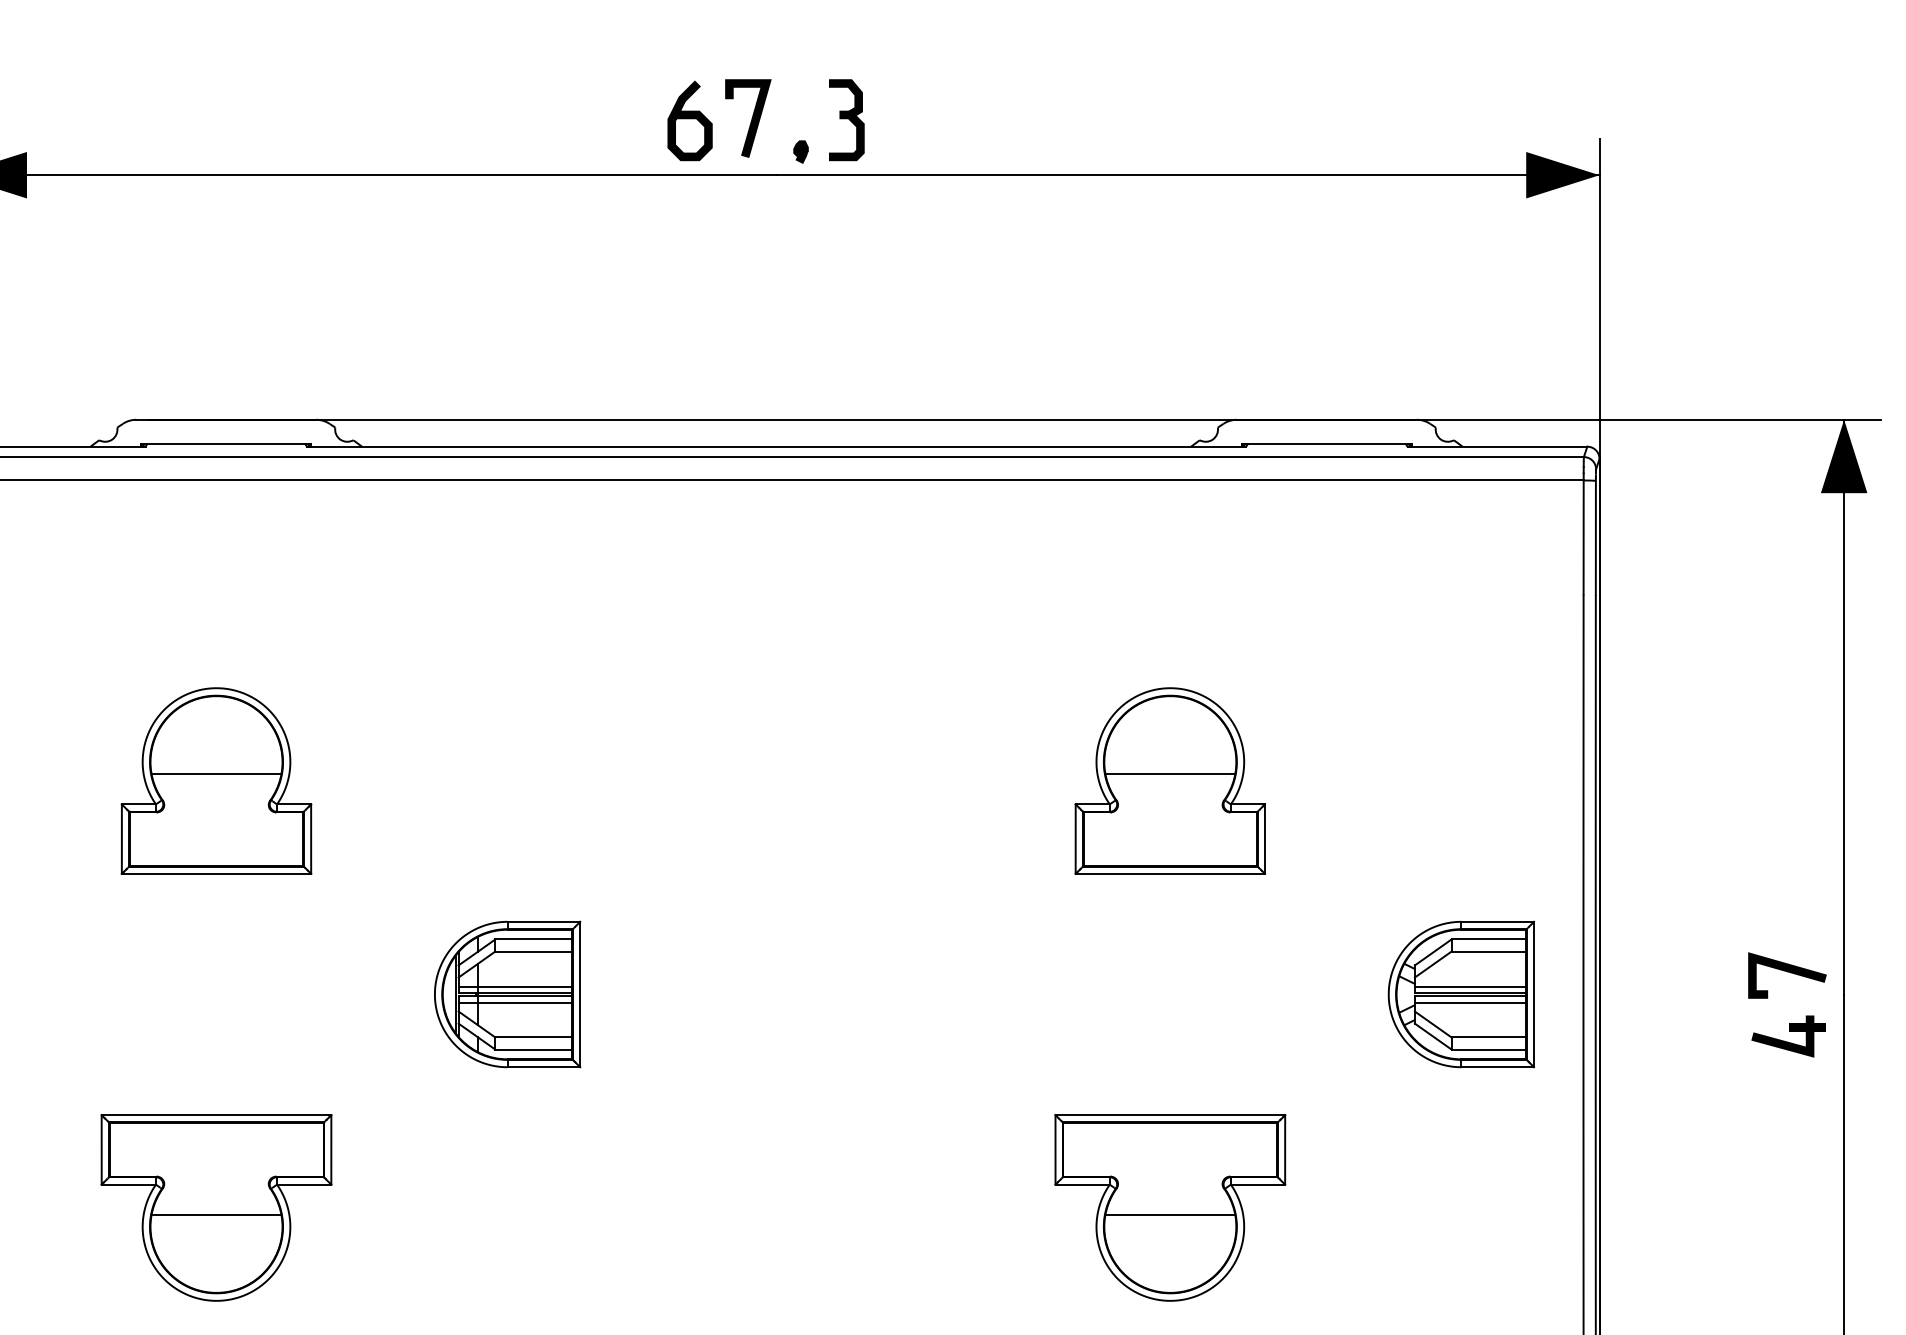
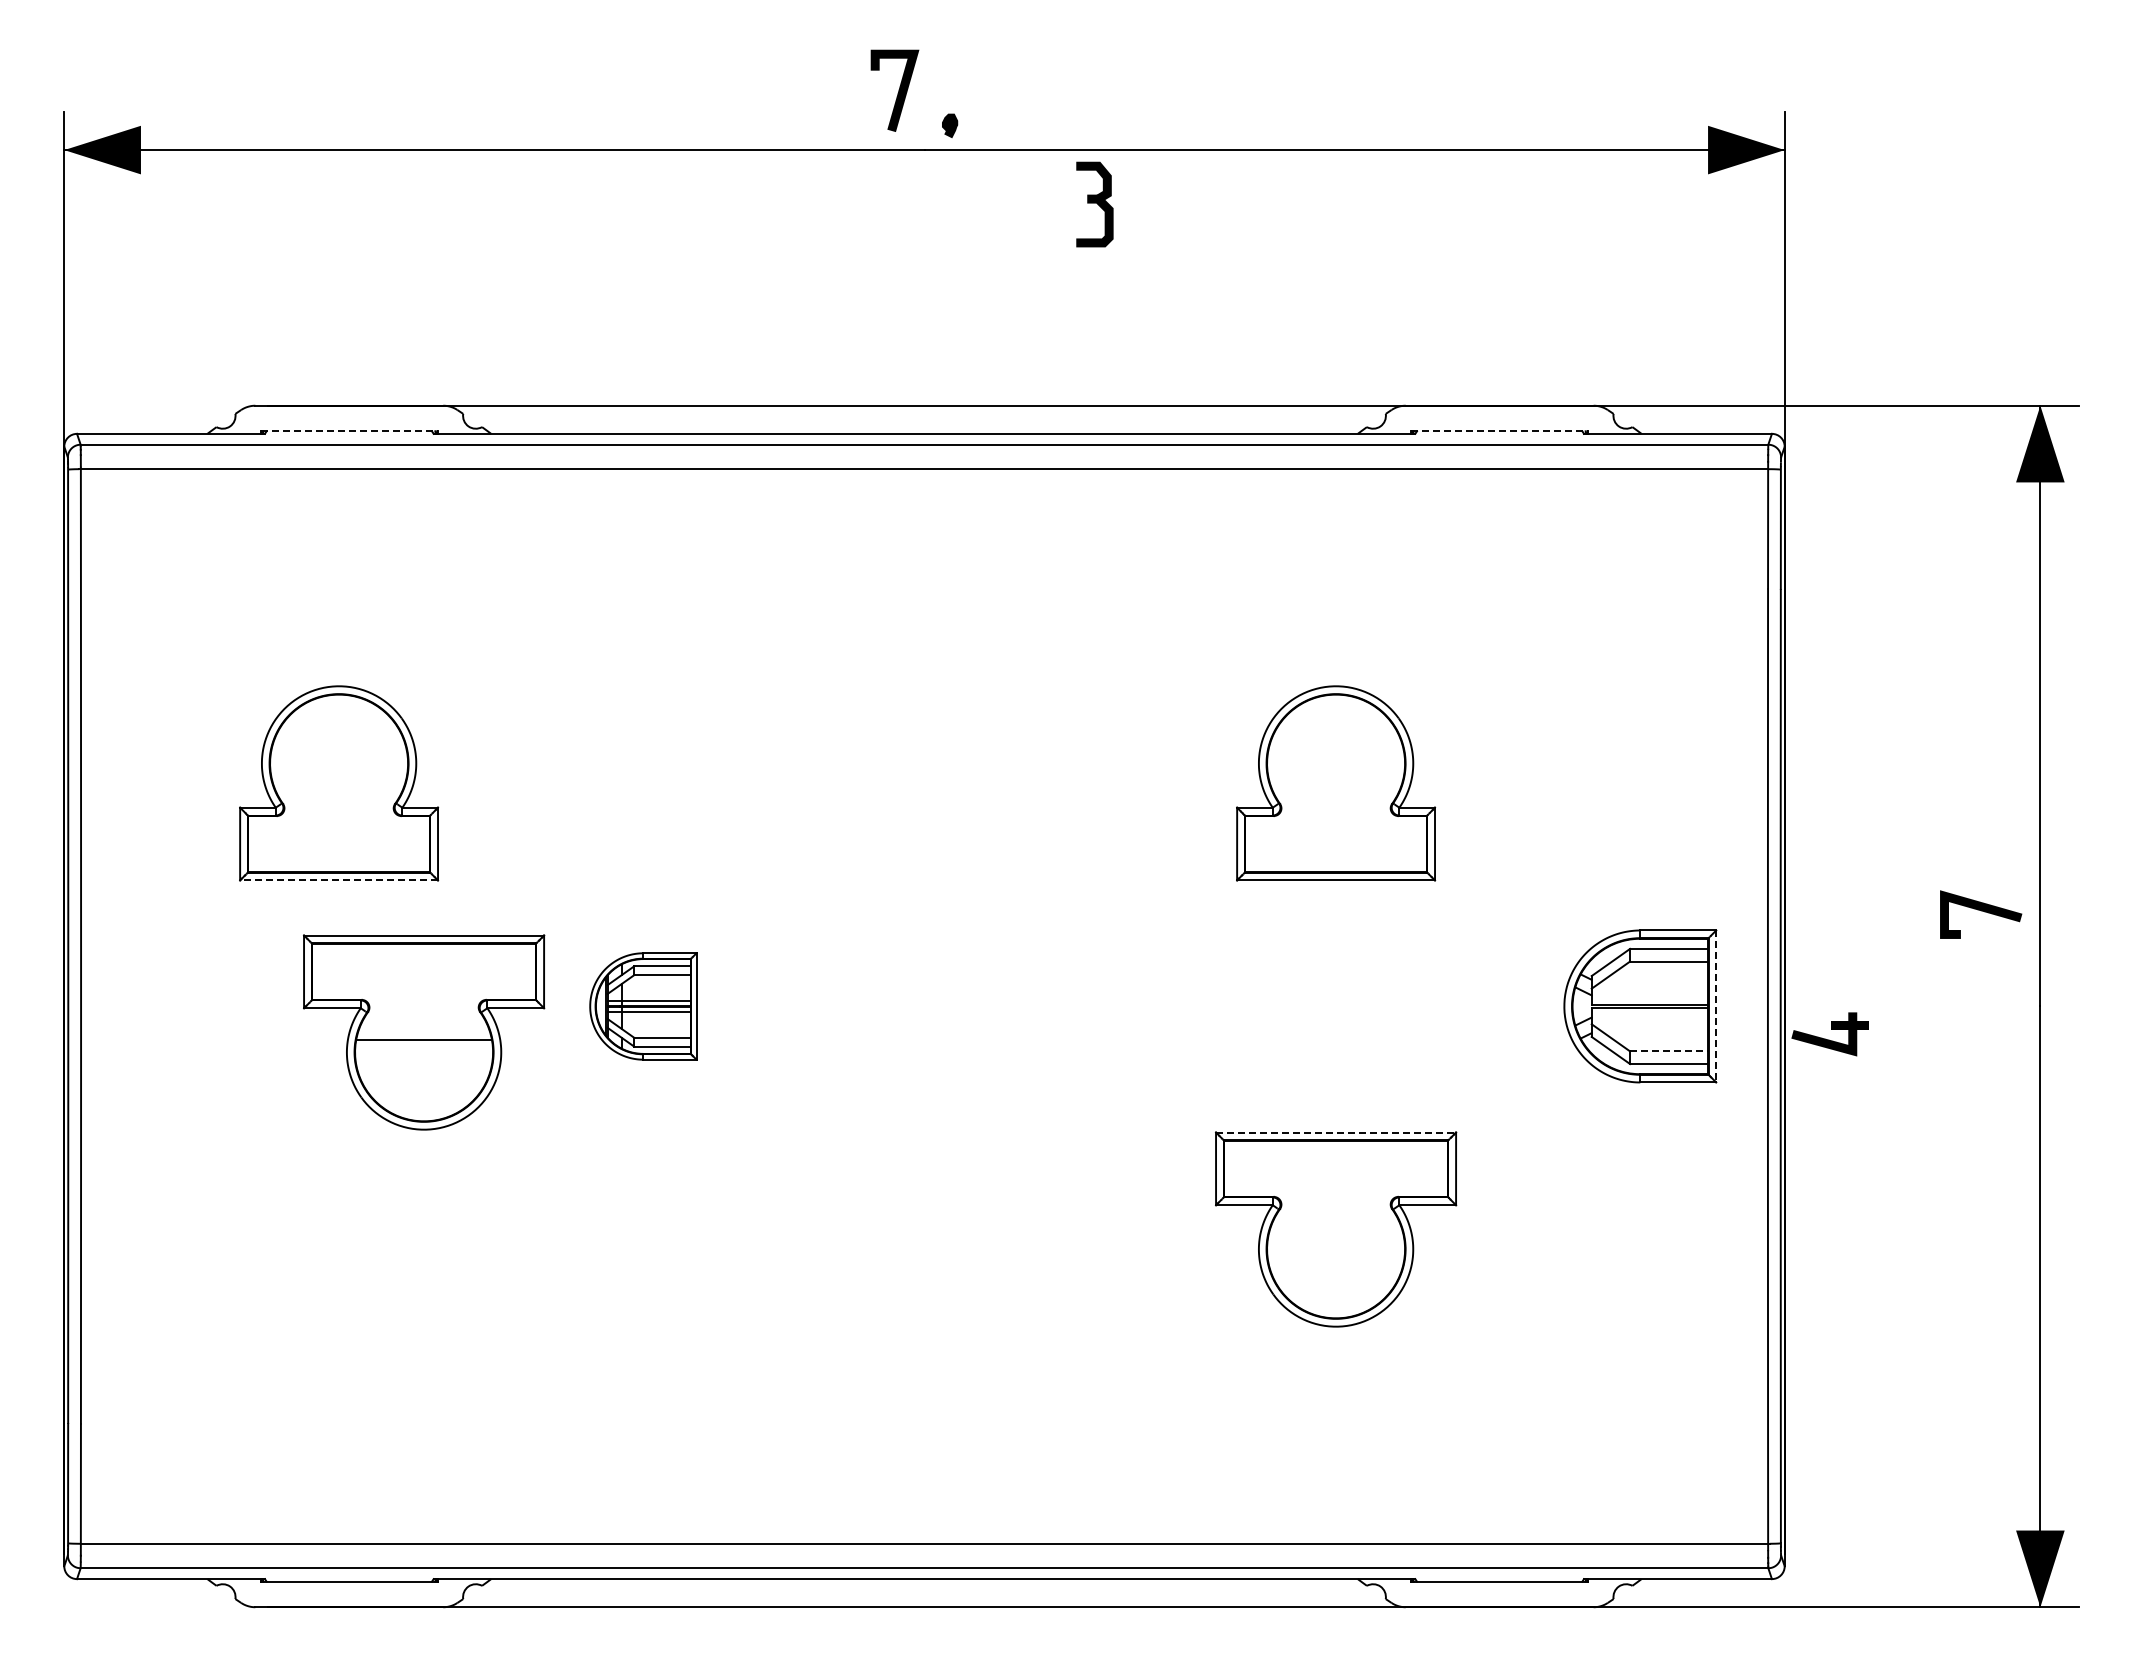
curve: (689, 119) -> (833, 91), removed
part: (846, 120) -> (1094, 204), moved
line: (226, 444) -> (349, 431), solid -> dashed
line: (1326, 444) -> (1499, 431), solid -> dashed
line: (215, 774) -> (338, 776), removed
line: (1169, 774) -> (1335, 776), removed
line: (216, 874) -> (339, 880), solid -> dashed
line: (1787, 972) -> (1981, 911), moved
line: (1470, 986) -> (1649, 998), removed
part: (507, 994) -> (643, 1006), size x0.7
line: (1534, 994) -> (1716, 1006), solid -> dashed
line: (1470, 1002) -> (1649, 1014), removed
part: (1787, 1036) -> (1829, 1034), moved
line: (1489, 1037) -> (1669, 1051), solid -> dashed
line: (1170, 1115) -> (1336, 1132), solid -> dashed
part: (216, 1207) -> (424, 1032), moved
line: (1169, 1214) -> (1335, 1236), removed

